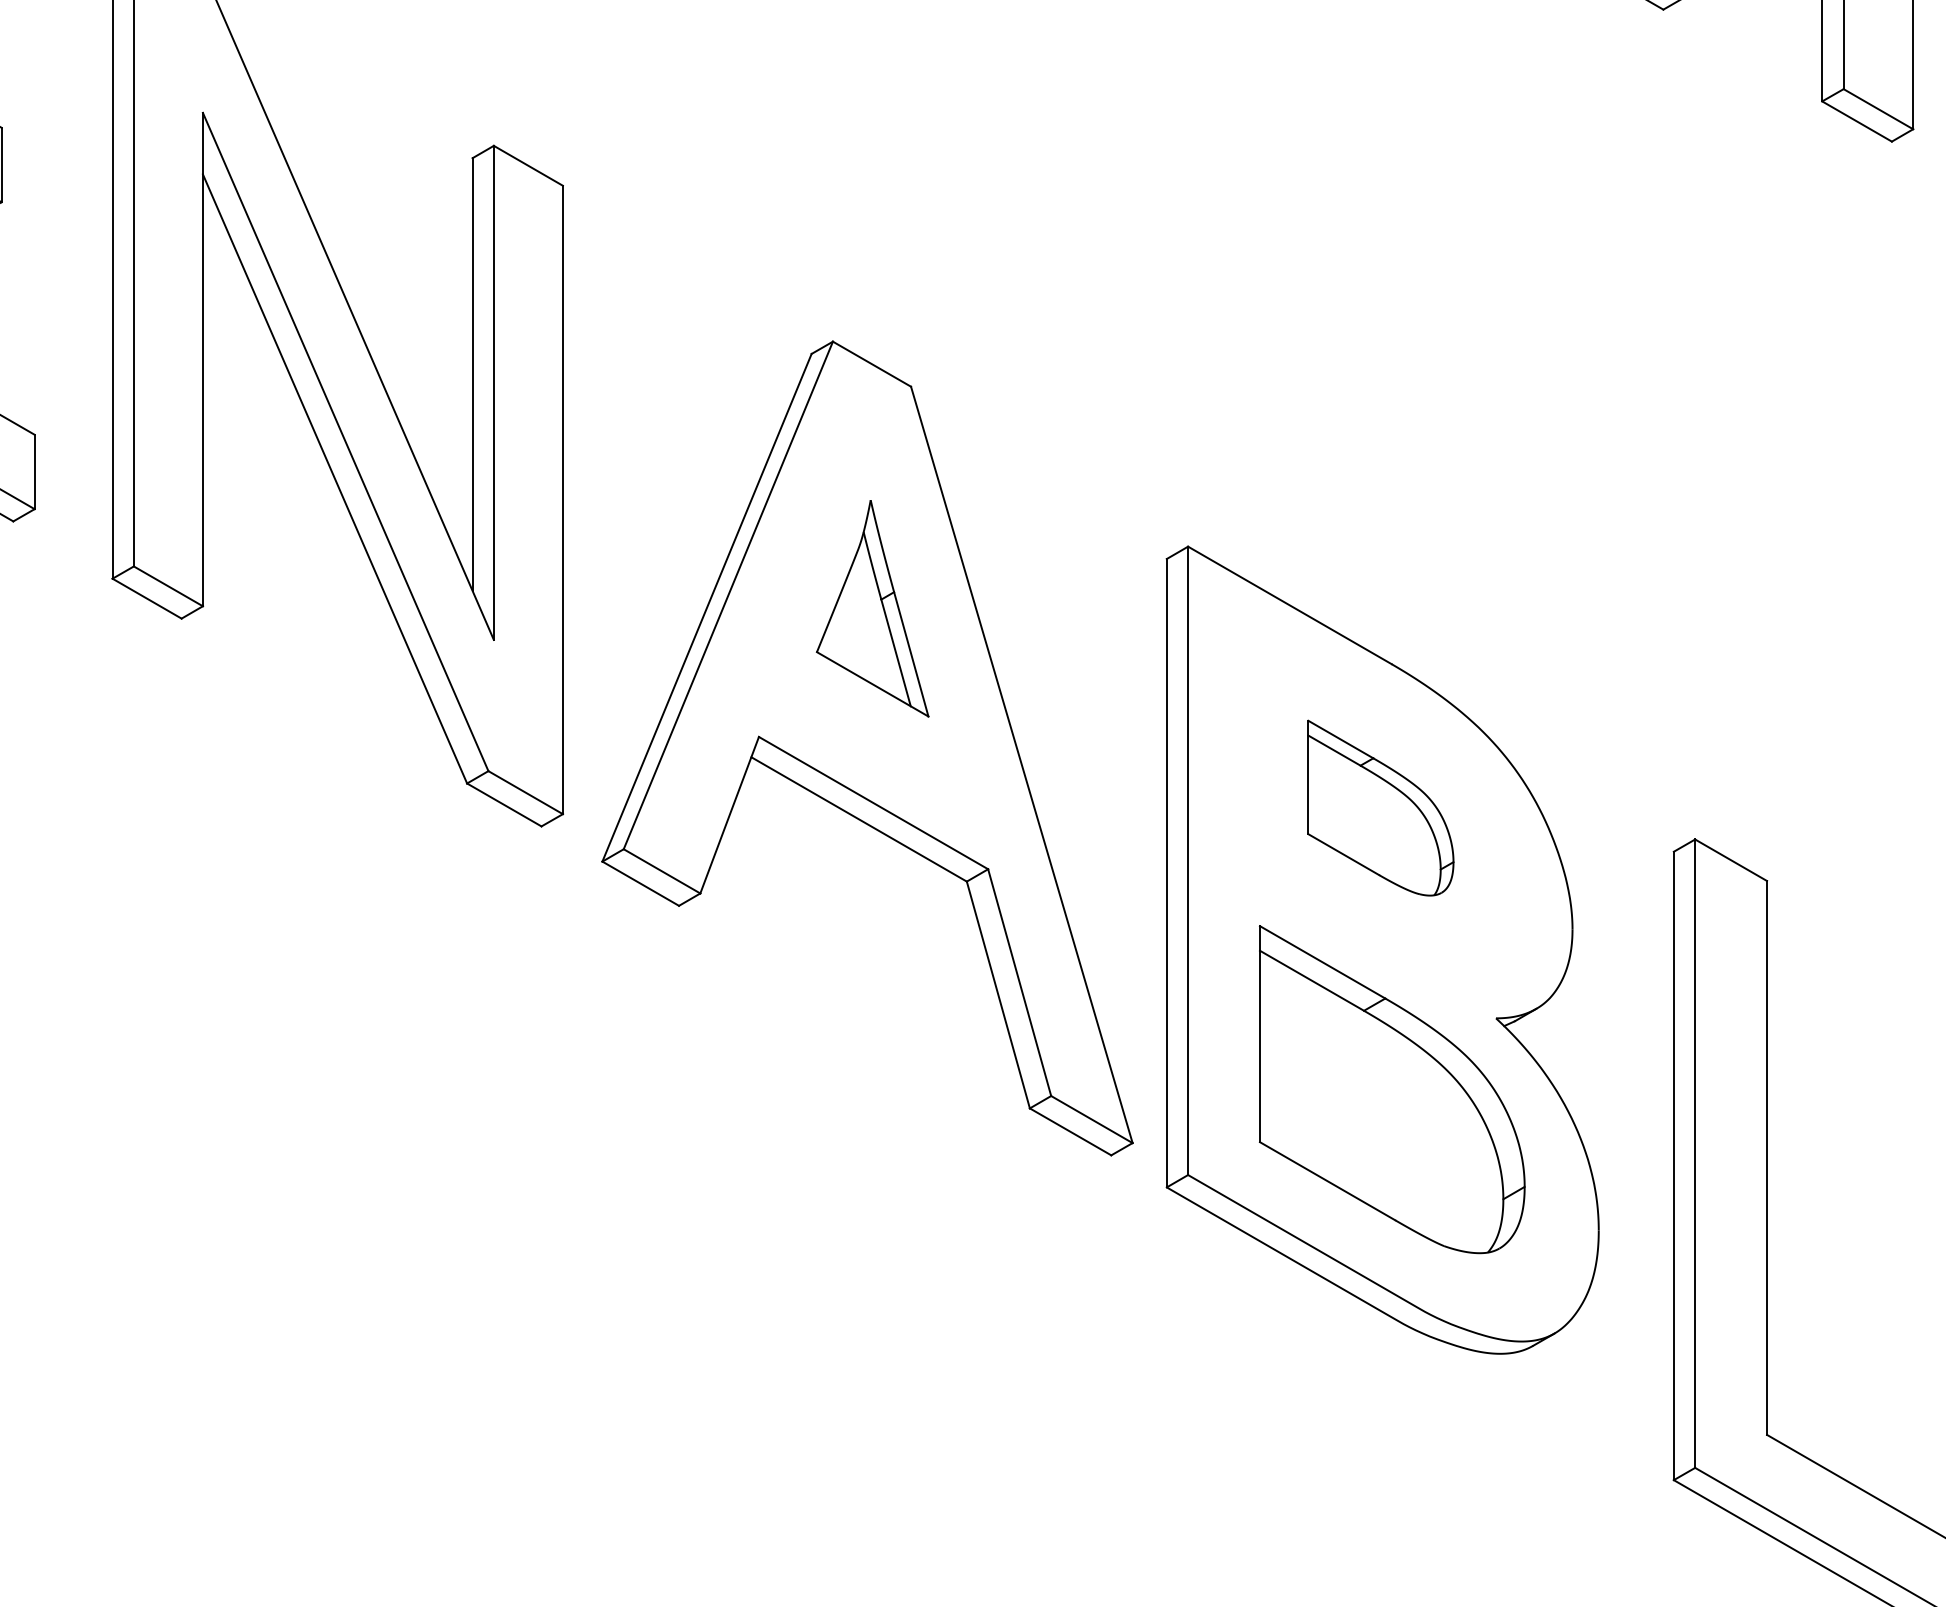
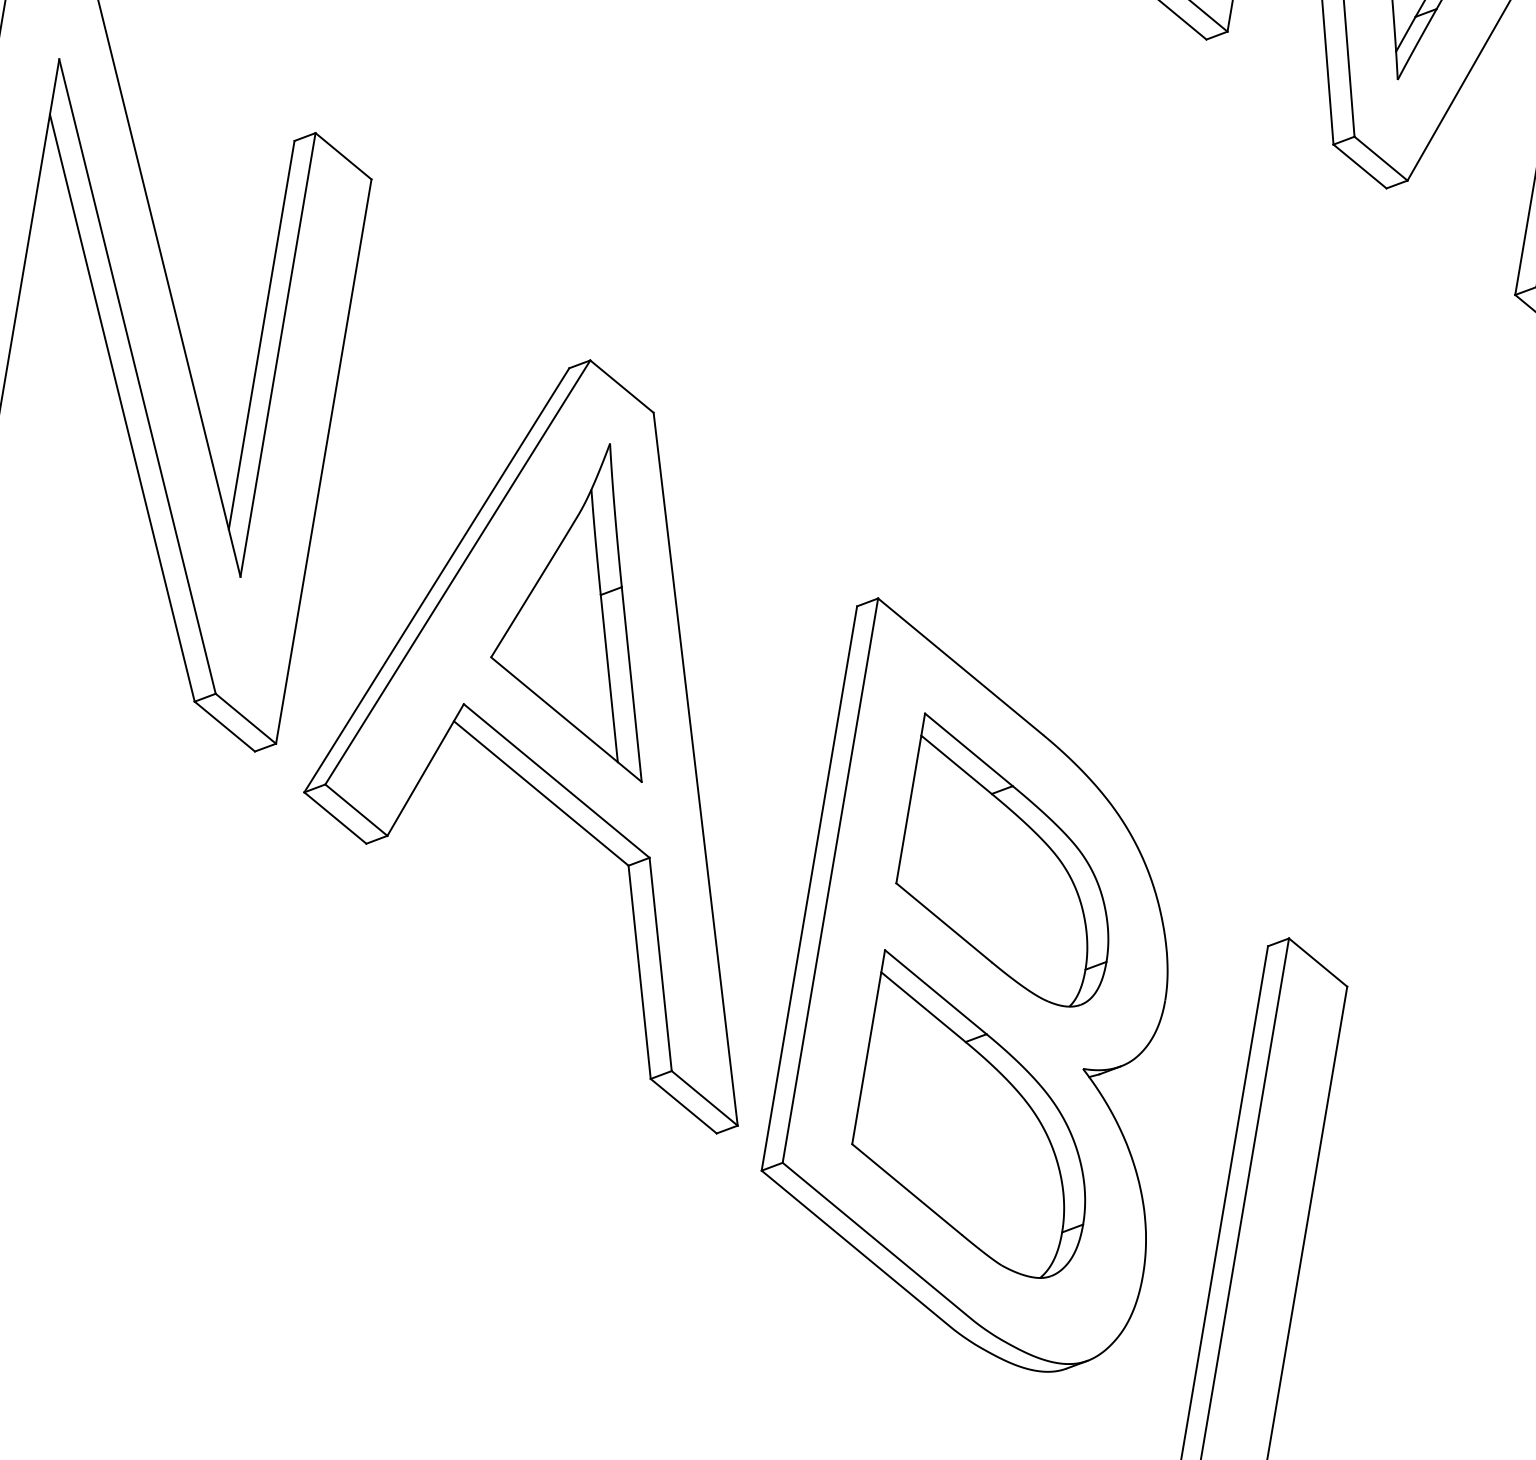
part: (872, 608) -> (585, 606), size x1.67
part: (1380, 807) -> (1011, 861), size x1.67

